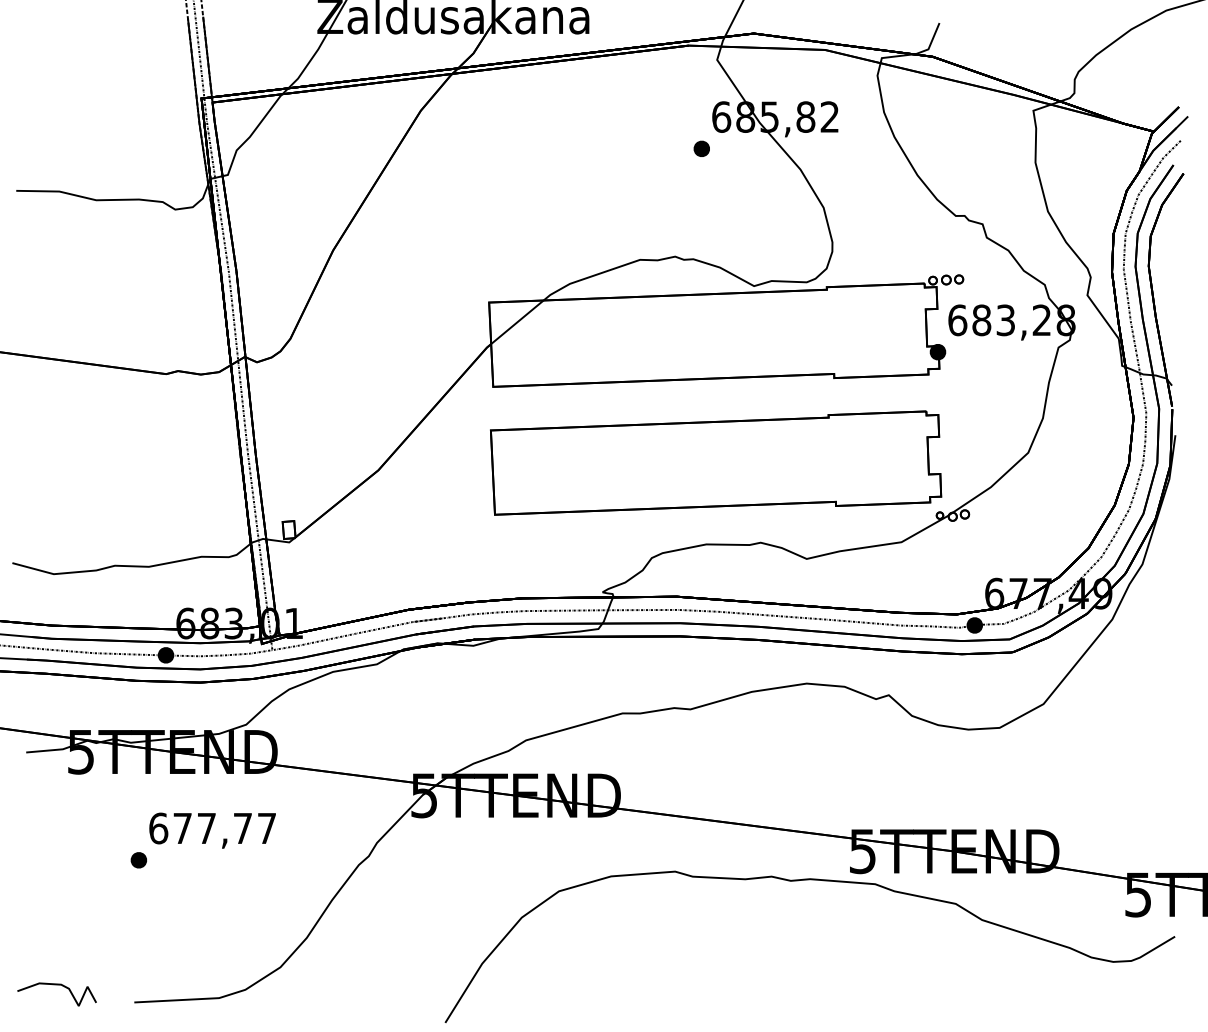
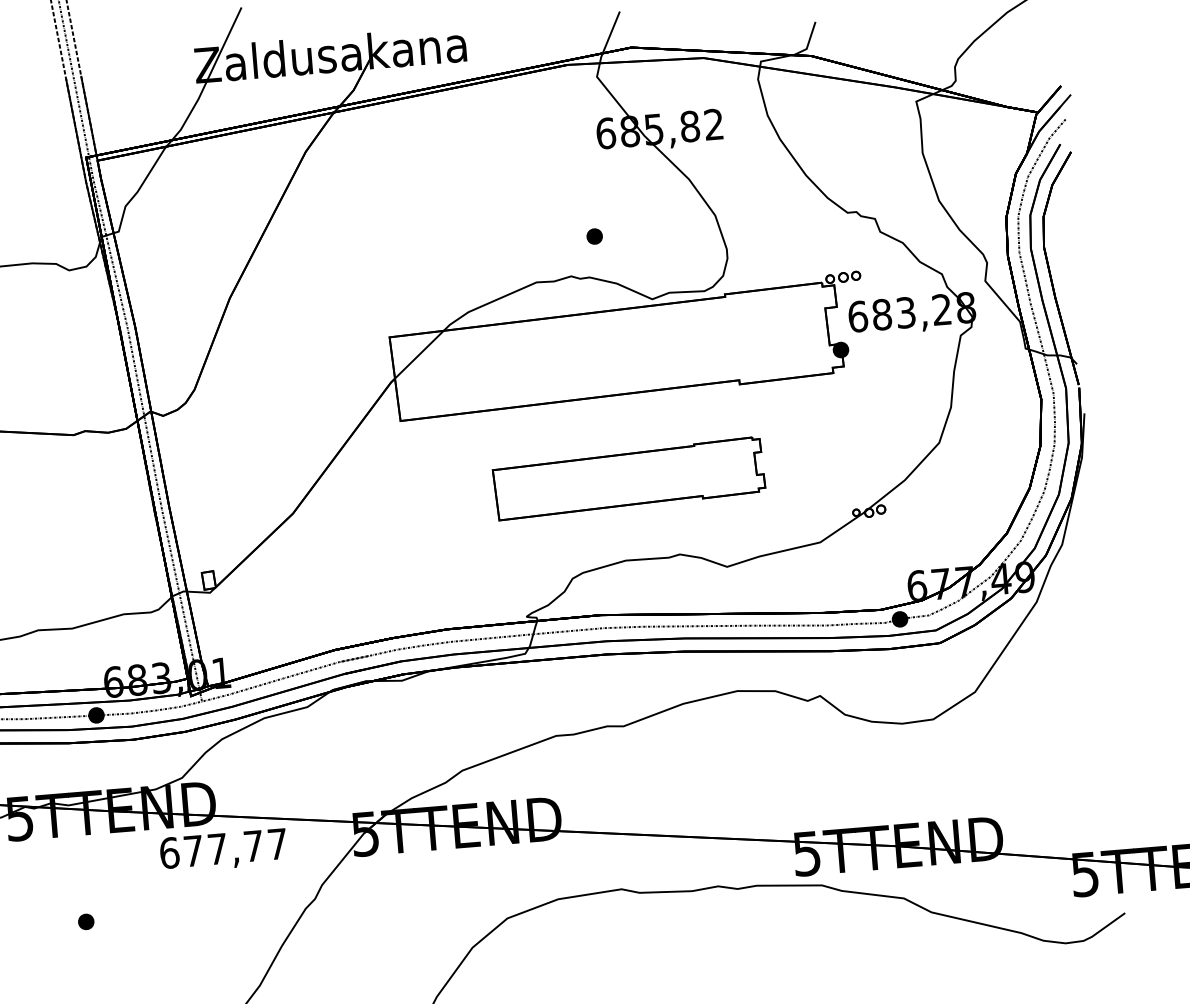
part: (701, 148) -> (594, 236), moved
part: (716, 462) -> (629, 478), size x0.6
text: (212, 830) -> (223, 850), moved

